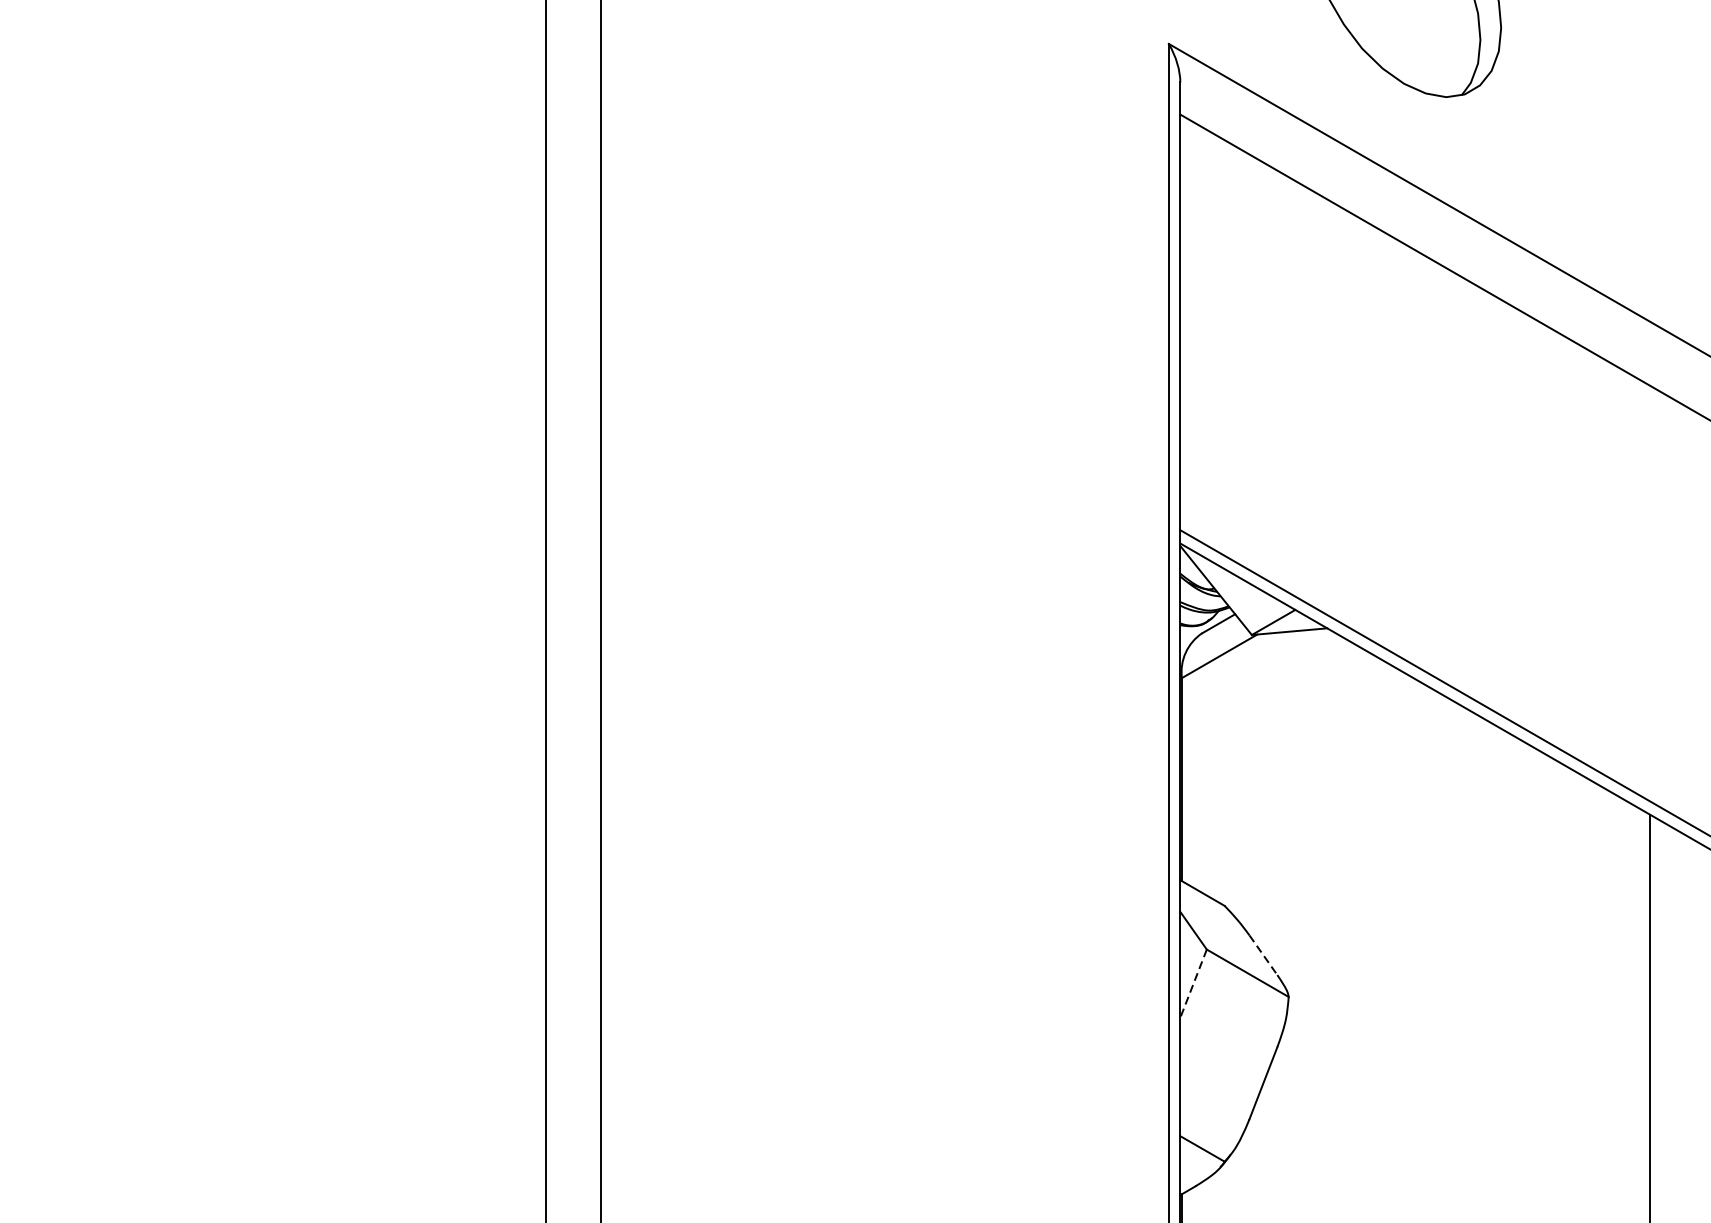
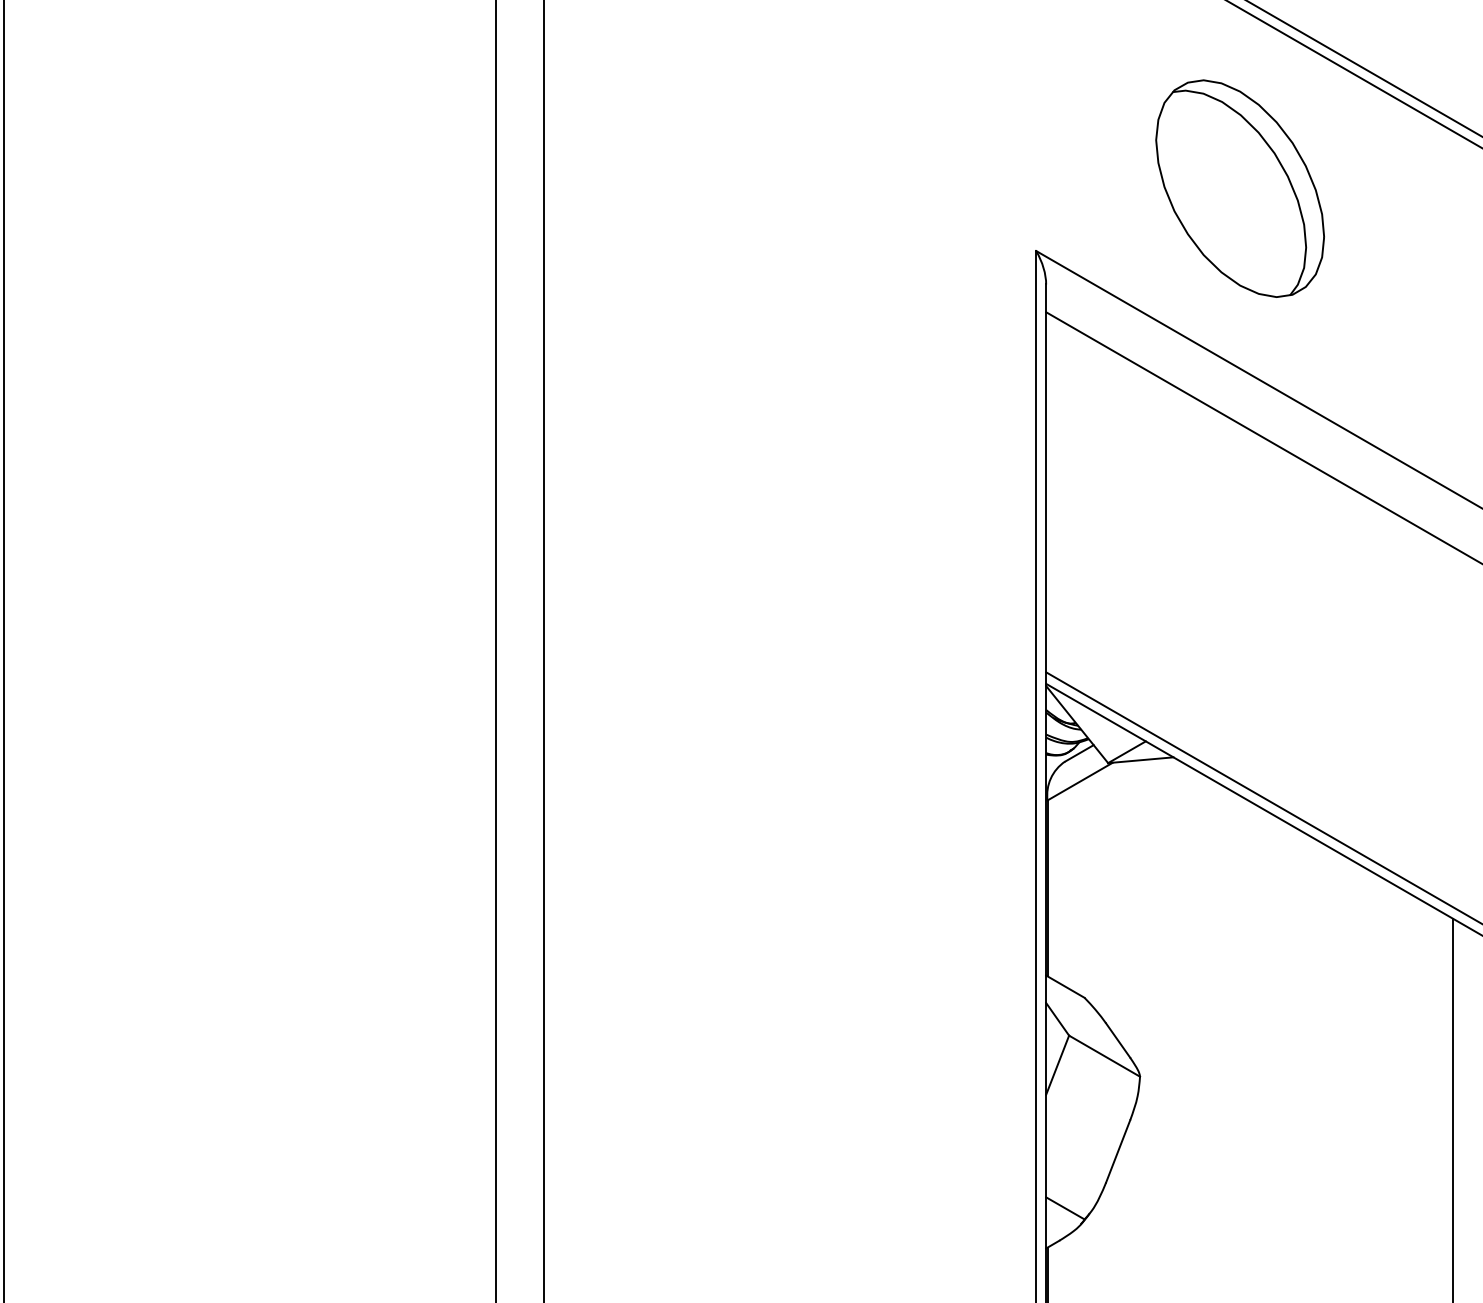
line: (1263, 955) -> (1118, 1040), dashed -> solid
line: (1193, 984) -> (1057, 1065), dashed -> solid

